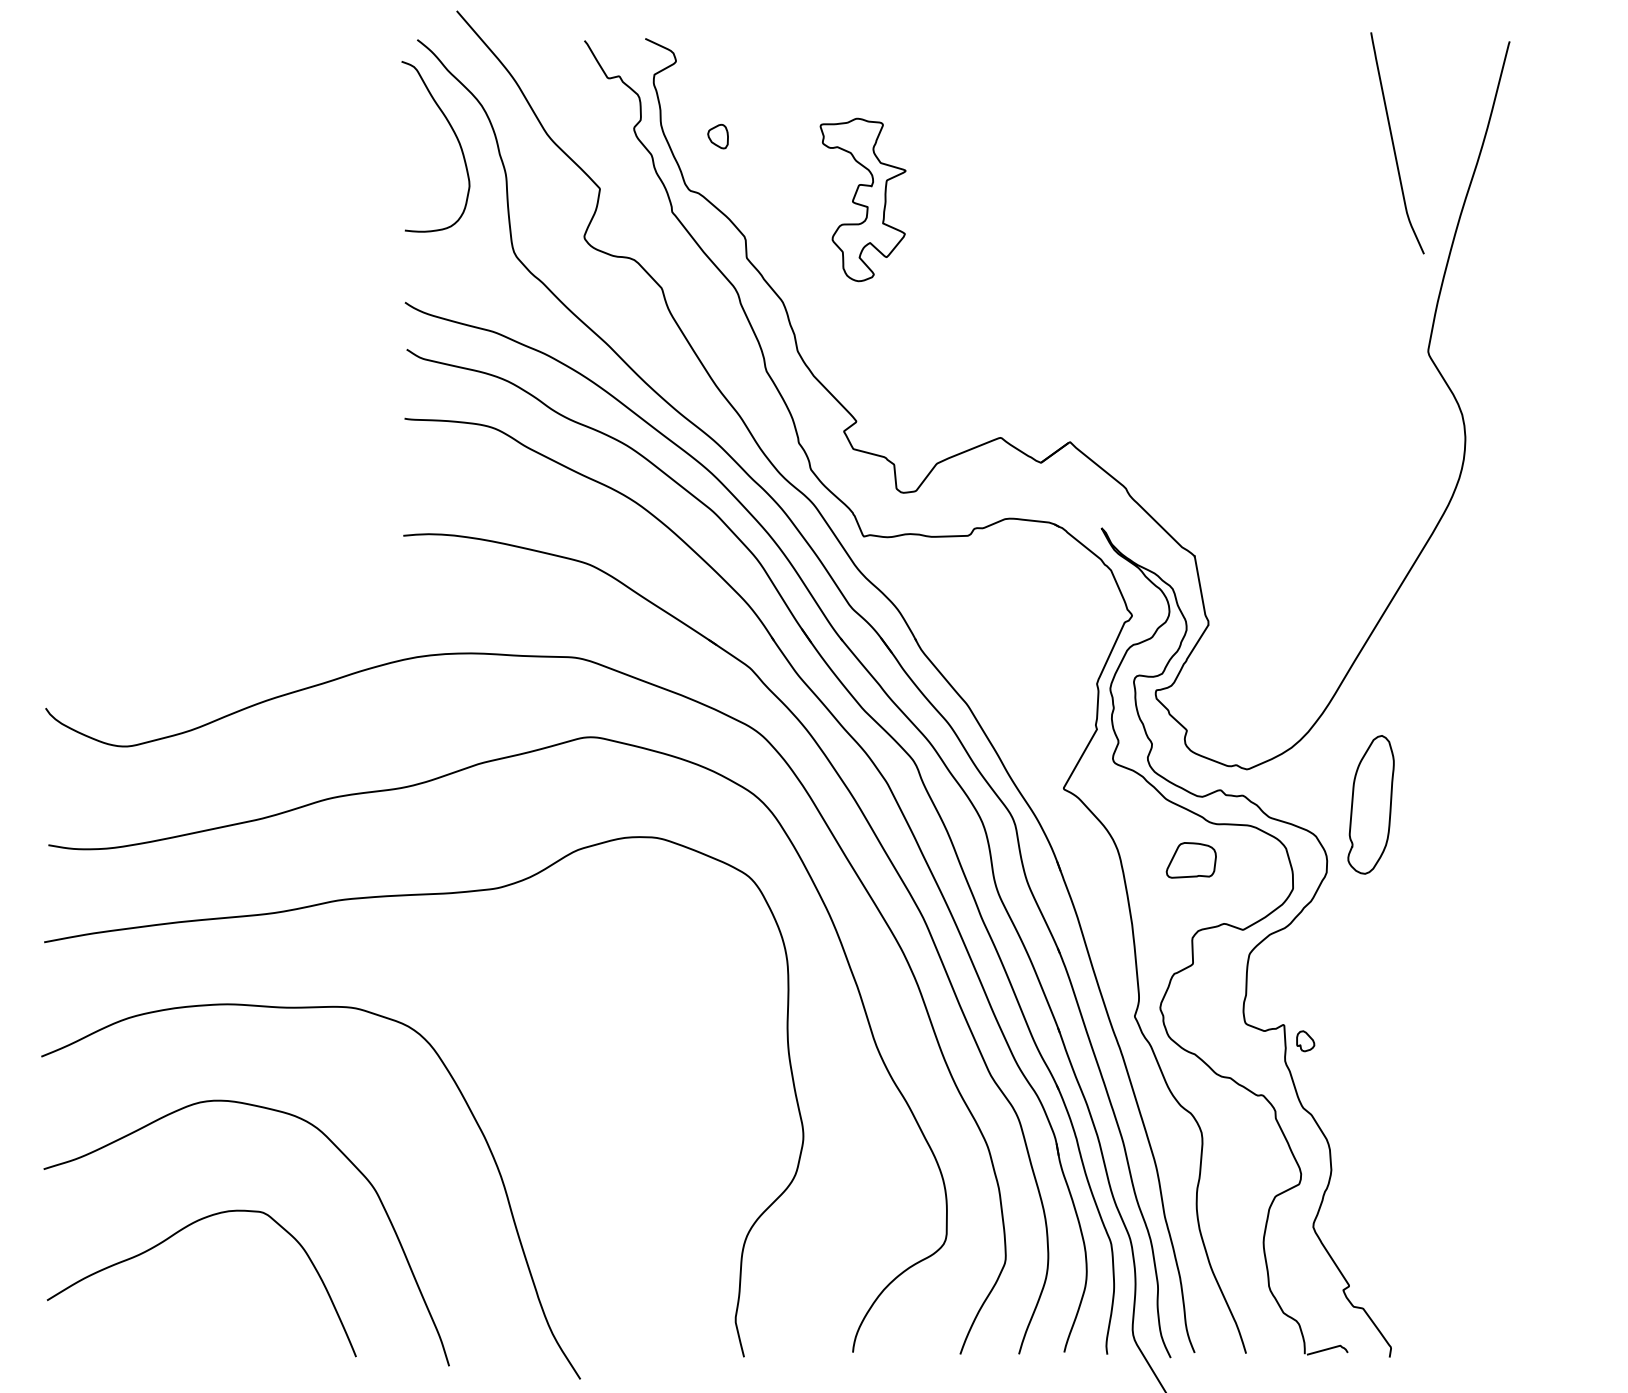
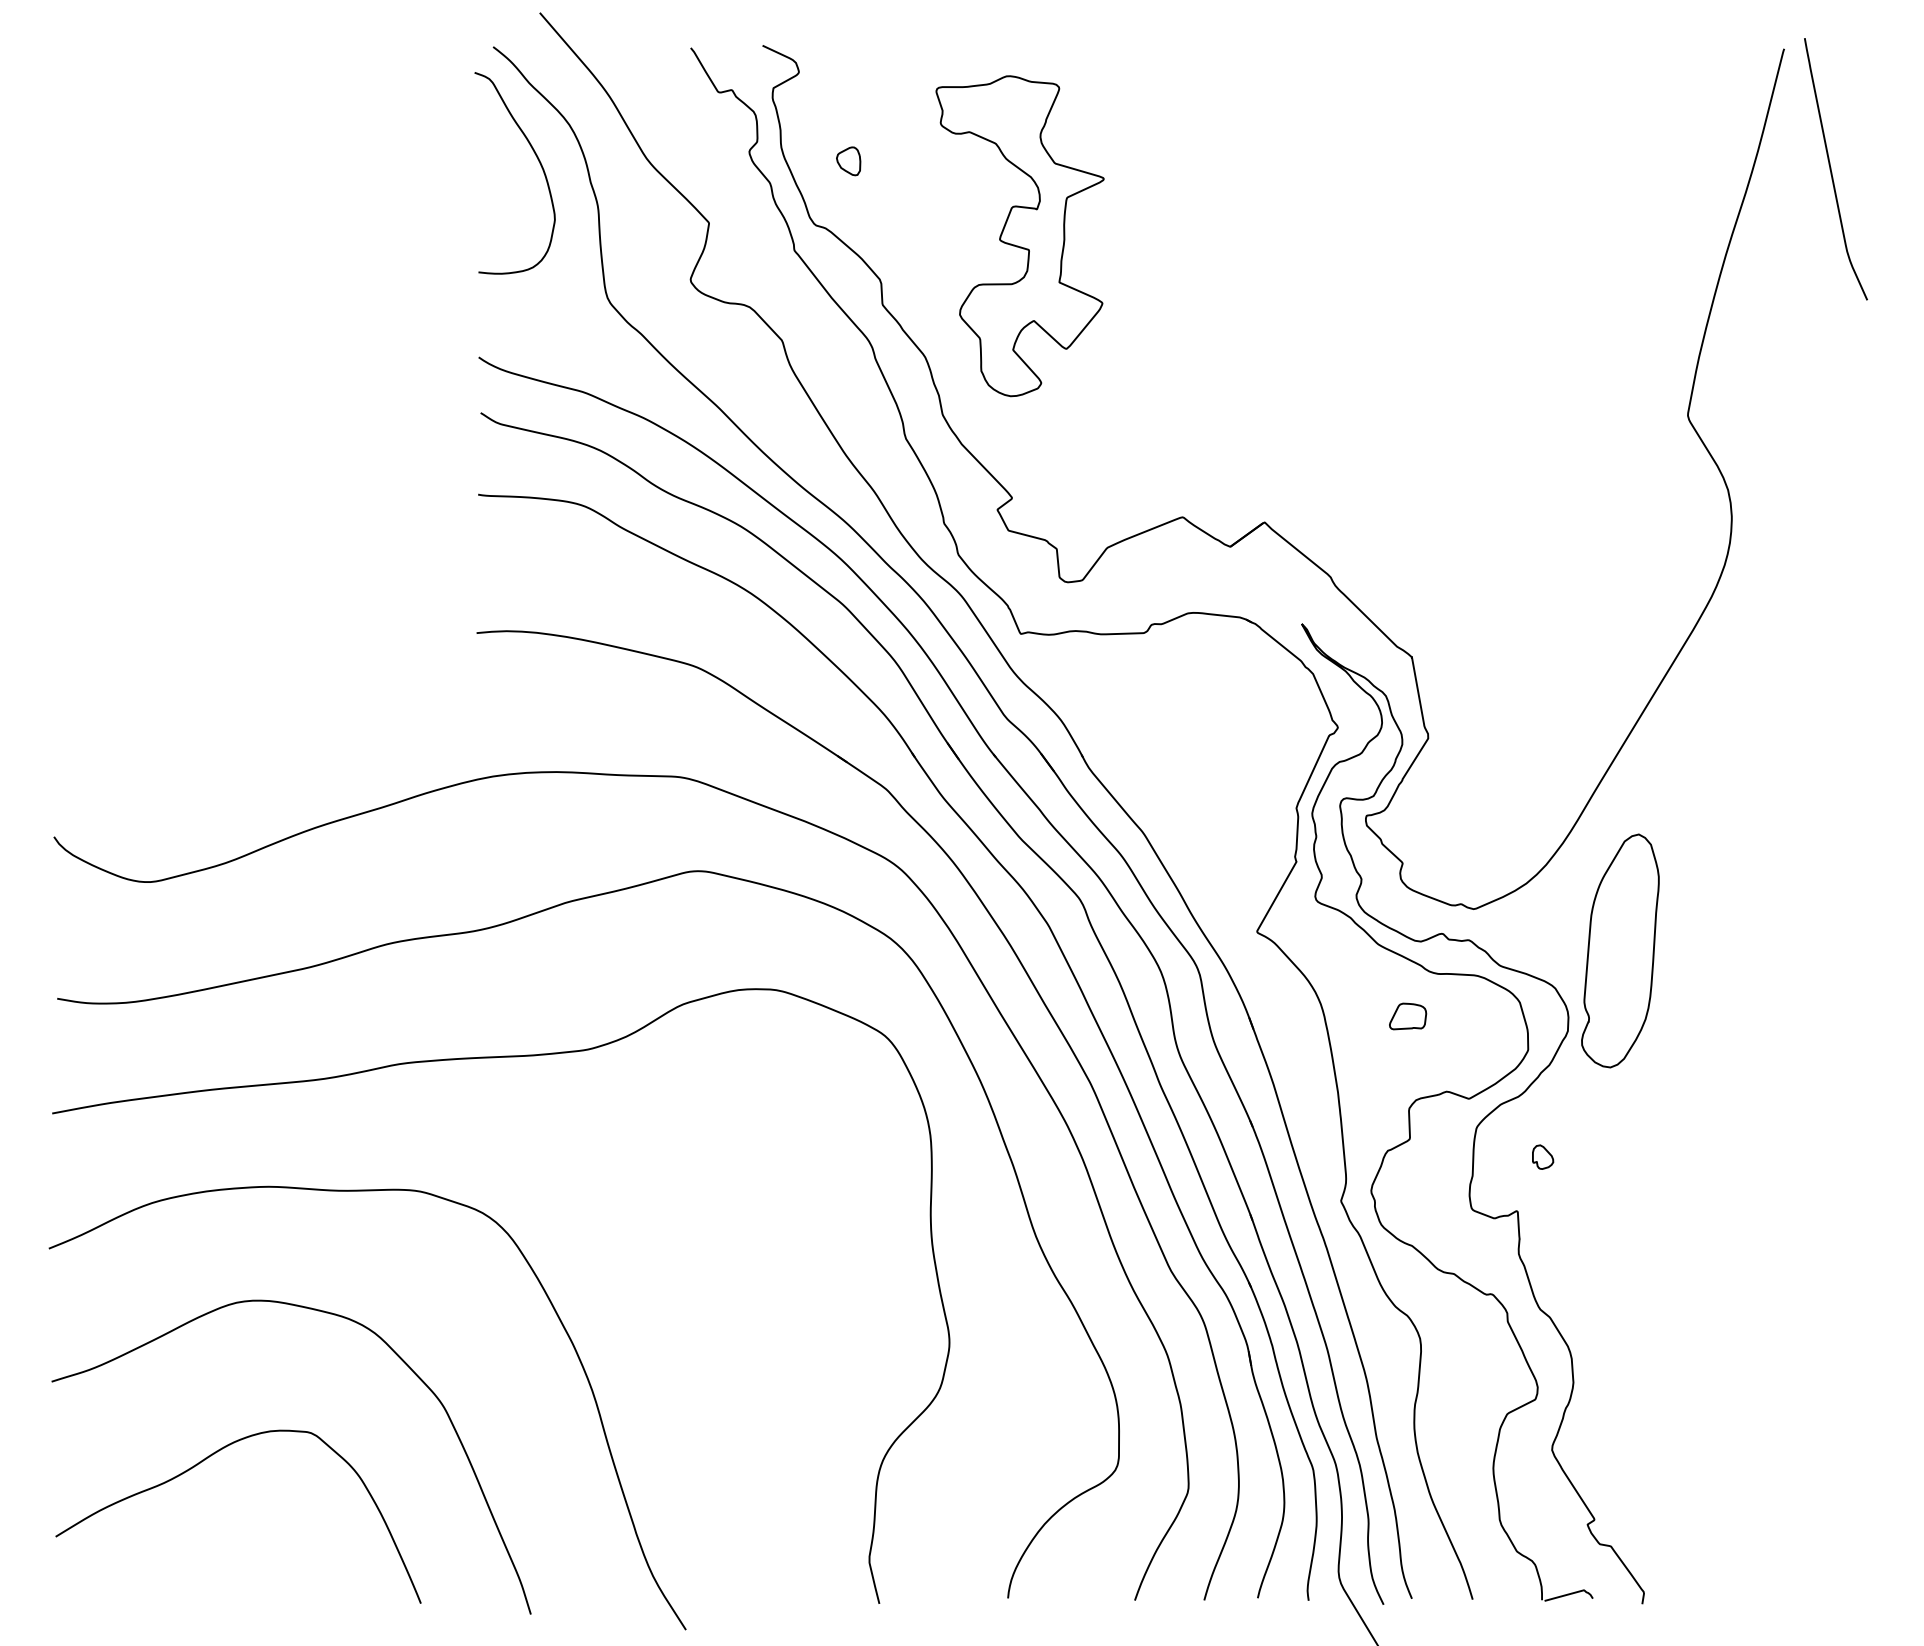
curve: (1394, 144) -> (1832, 170), moved
part: (862, 199) -> (1019, 235), size x1.67
part: (1370, 804) -> (1619, 950), size x1.43
part: (1191, 859) -> (1408, 1015), size x0.62
part: (1305, 1041) -> (1542, 1157), moved

